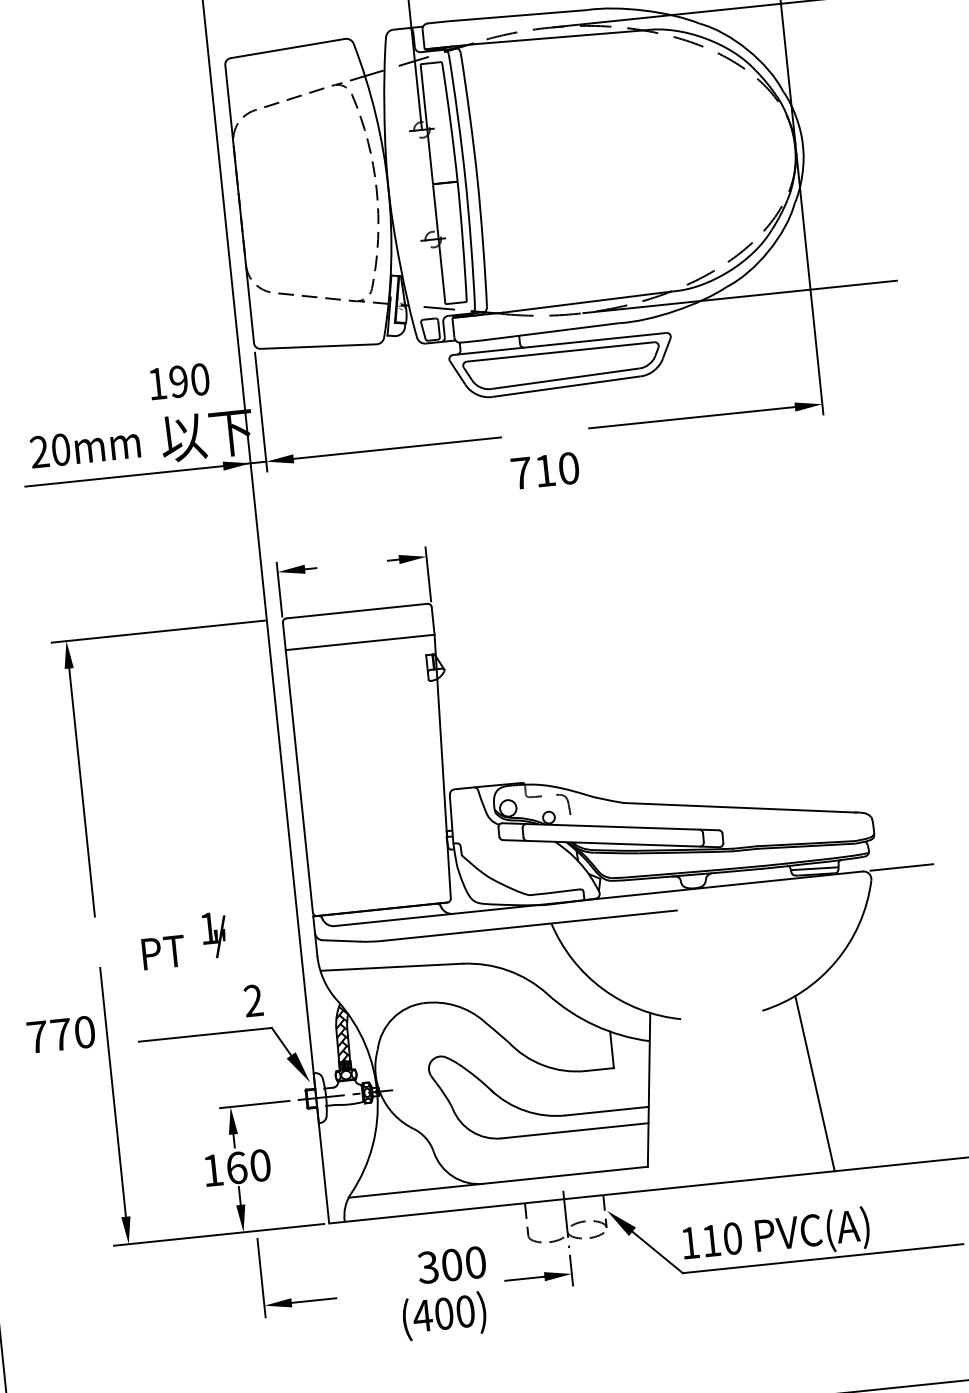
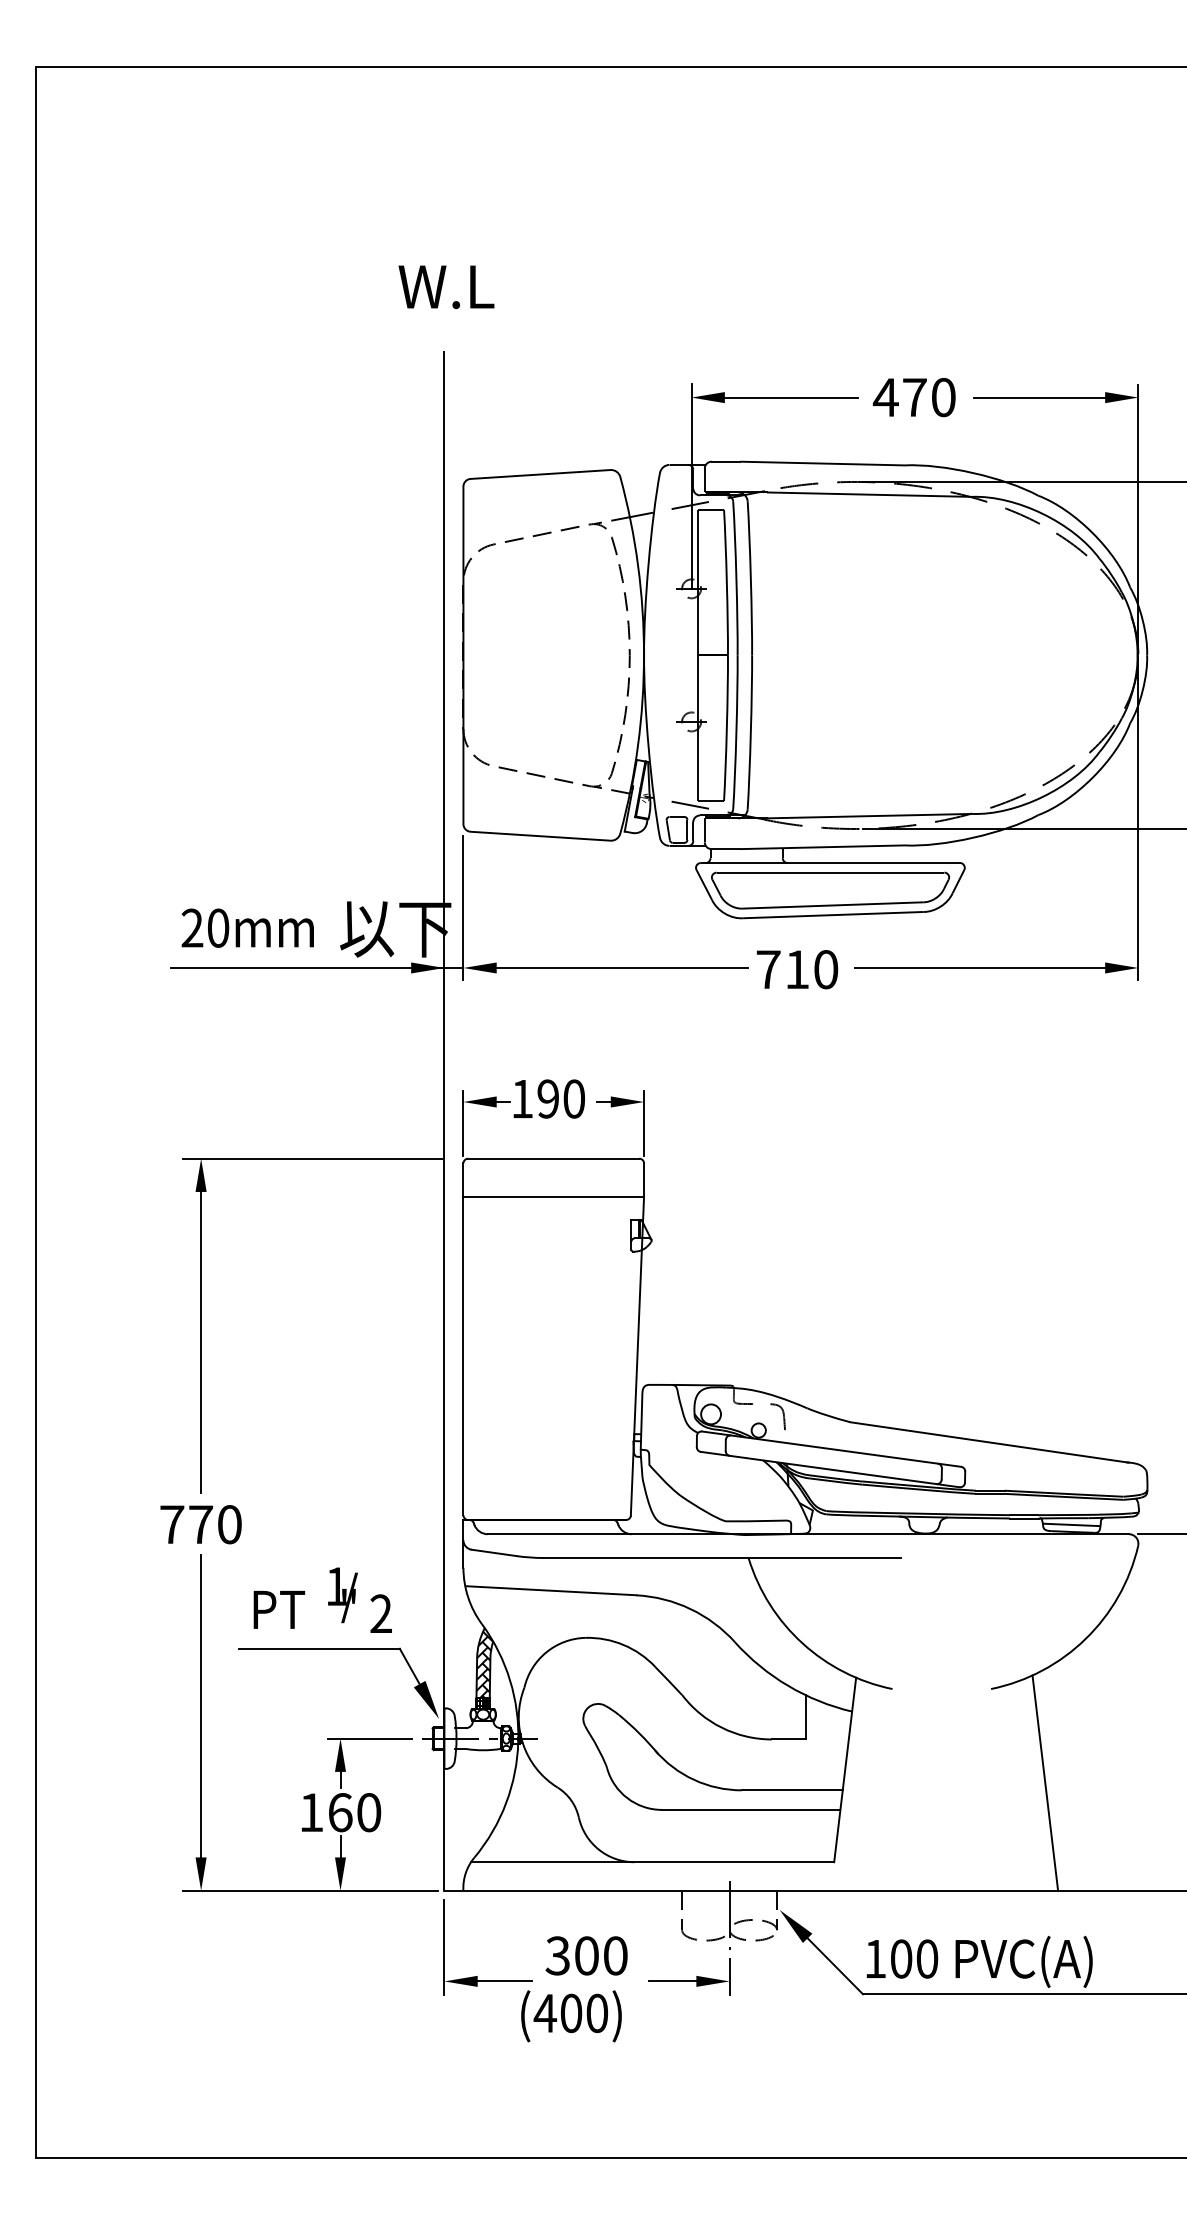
text: (178, 381) -> (548, 1098), moved
text: (545, 470) -> (797, 969), moved
text: (184, 940) -> (305, 1597), moved
text: (60, 1034) -> (200, 1524), moved
text: (711, 1240) -> (901, 1958), 110 -> 100
part: (291, 1298) -> (477, 1976), moved

